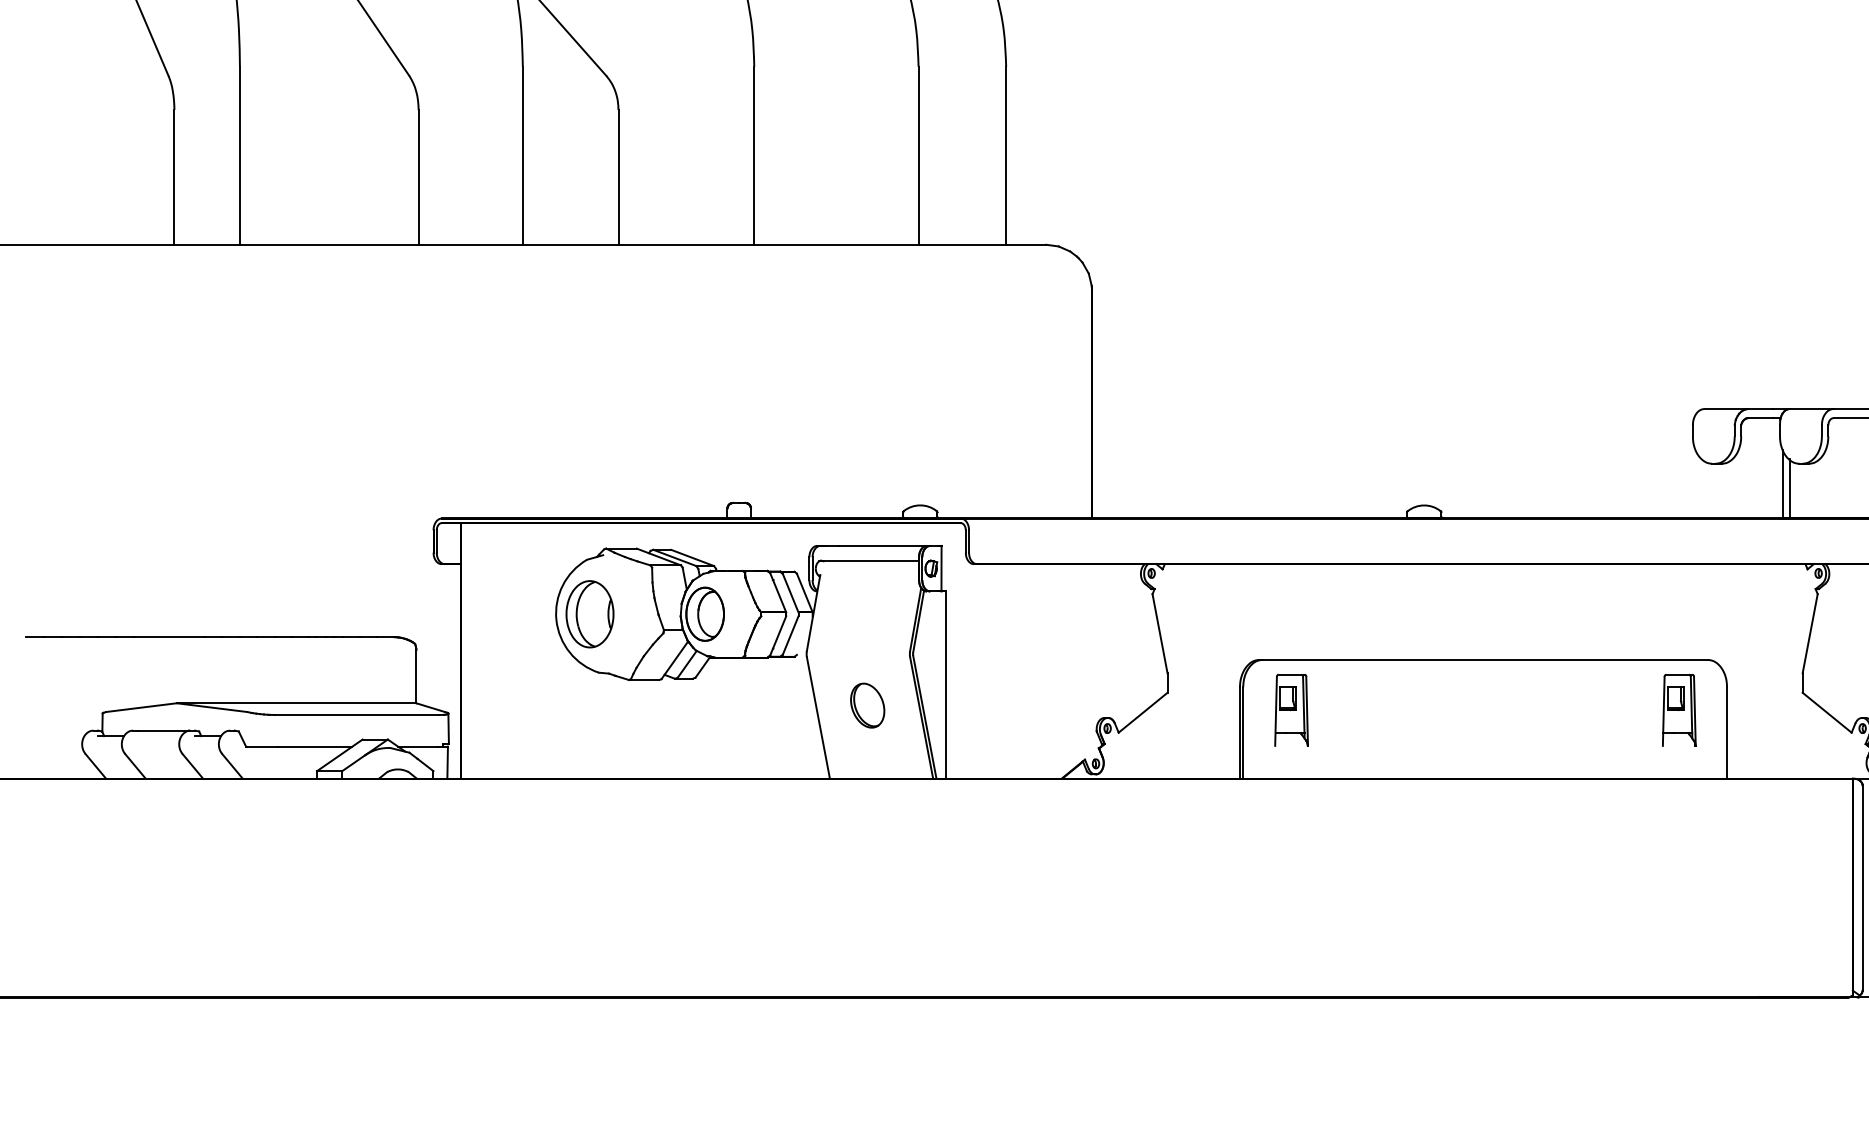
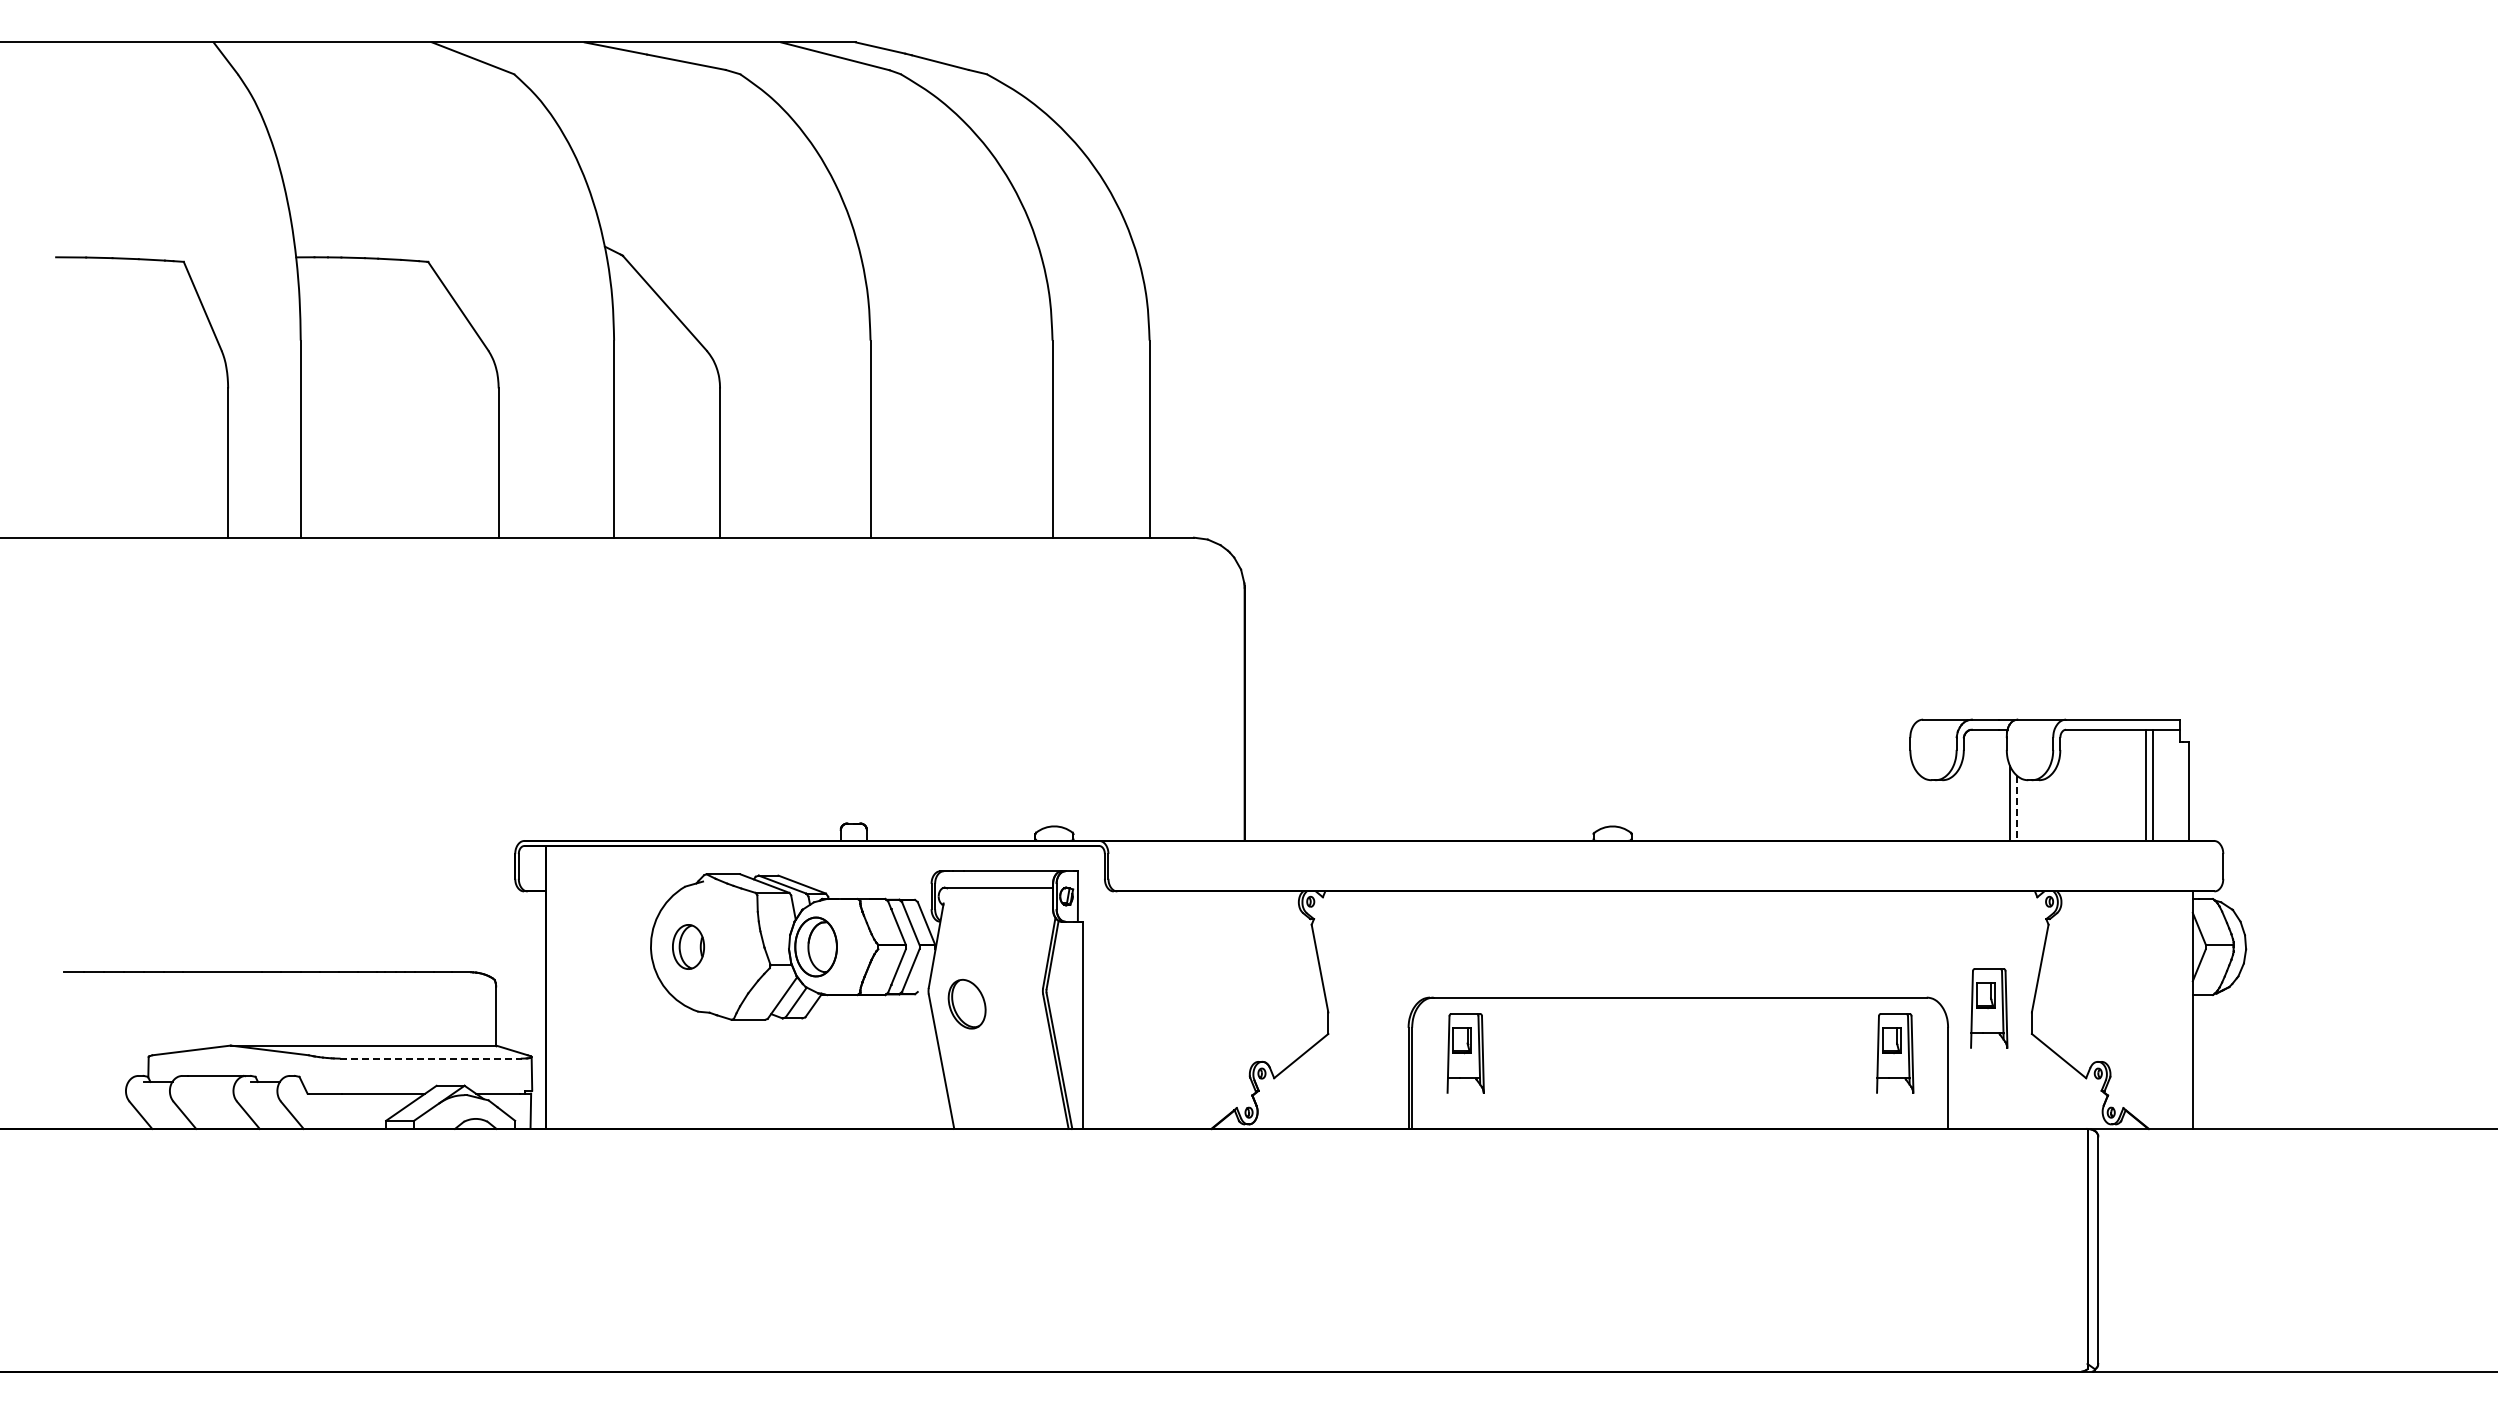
line: (1789, 489) -> (2017, 808), solid -> dashed
part: (589, 613) -> (688, 946), size x0.6
part: (1764, 669) -> (1989, 1008), added
part: (867, 705) -> (966, 1004), moved
line: (357, 714) -> (431, 1058), solid -> dashed

